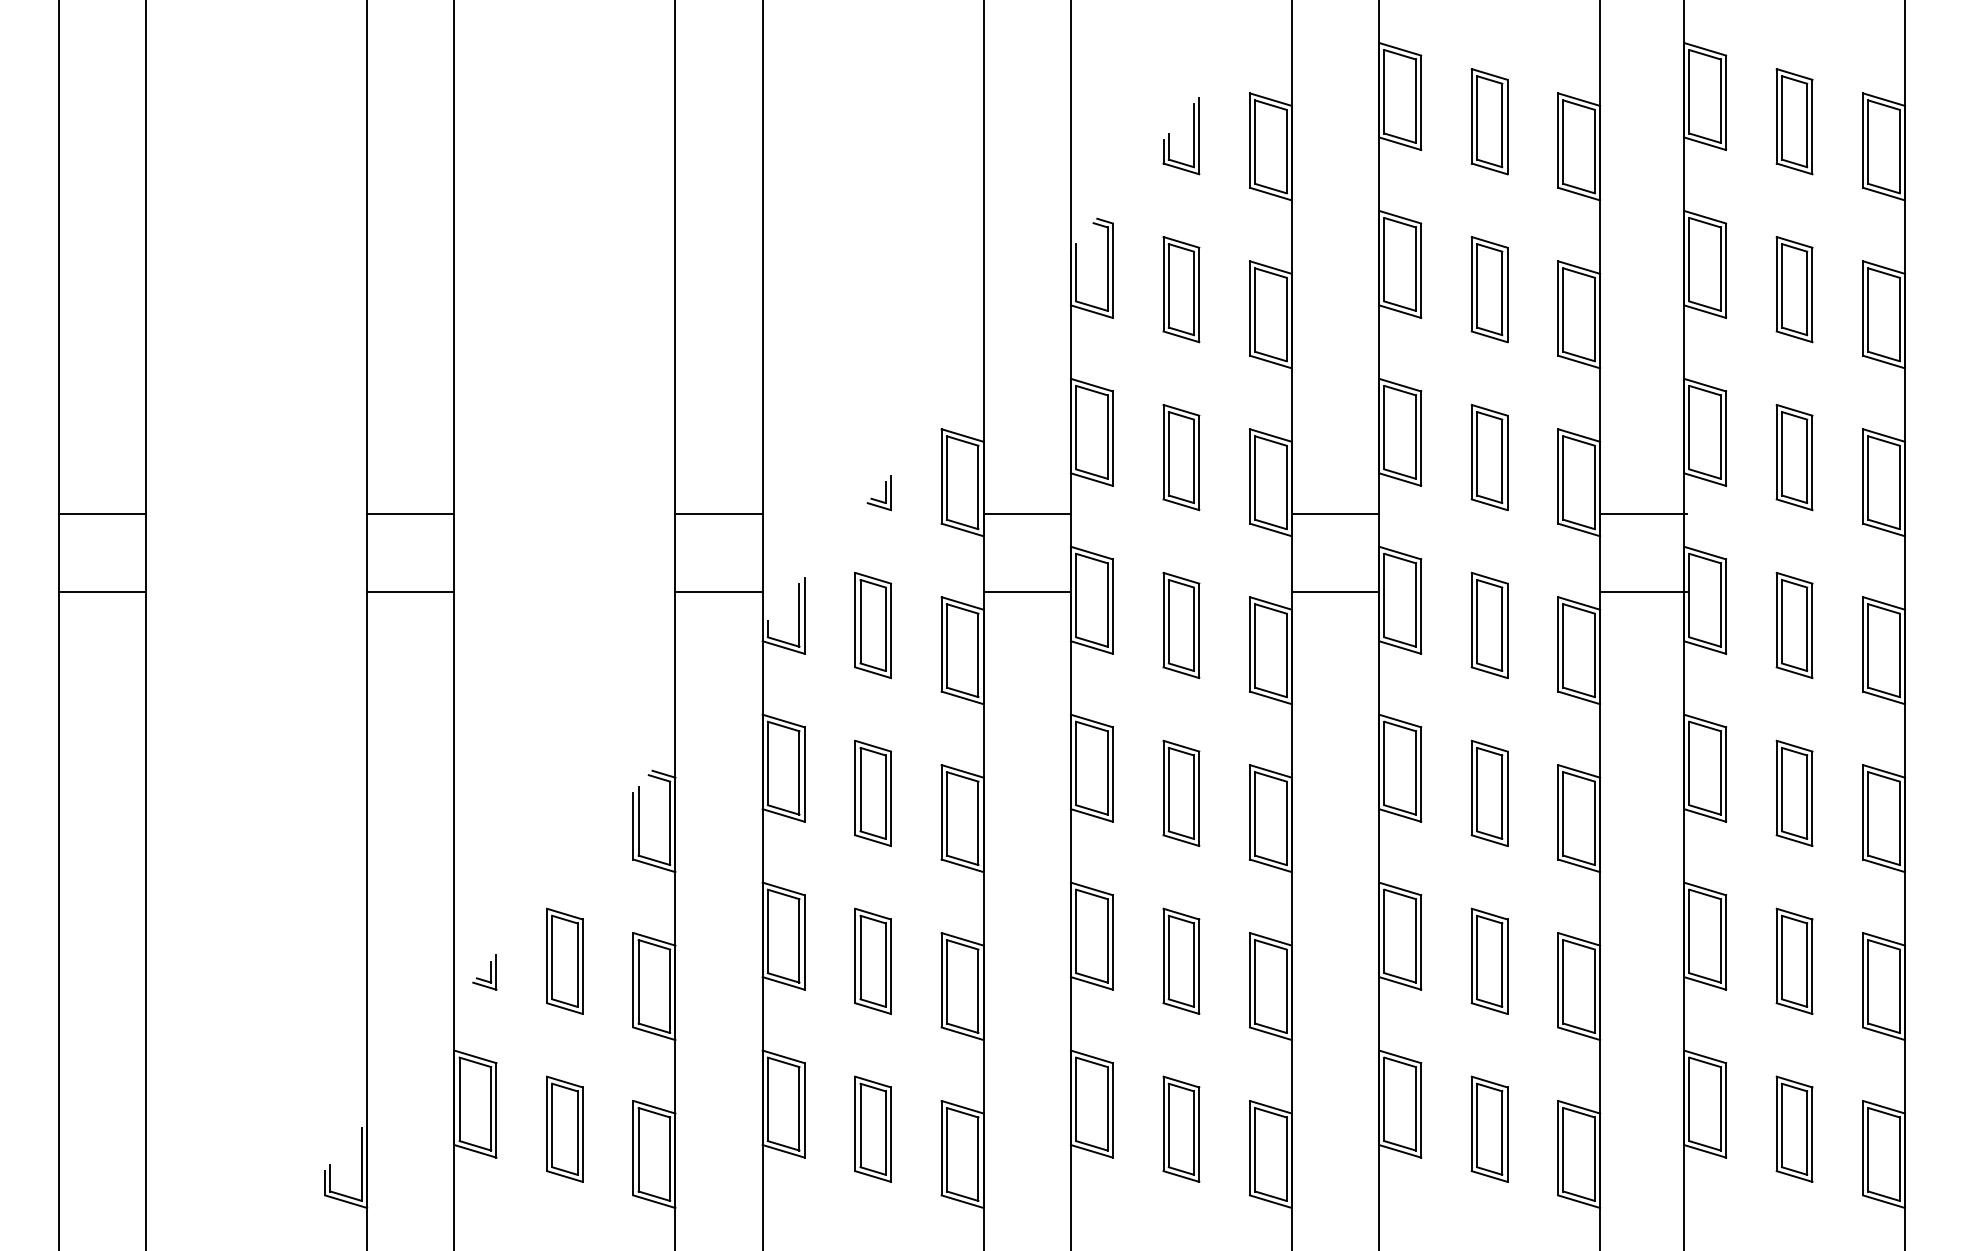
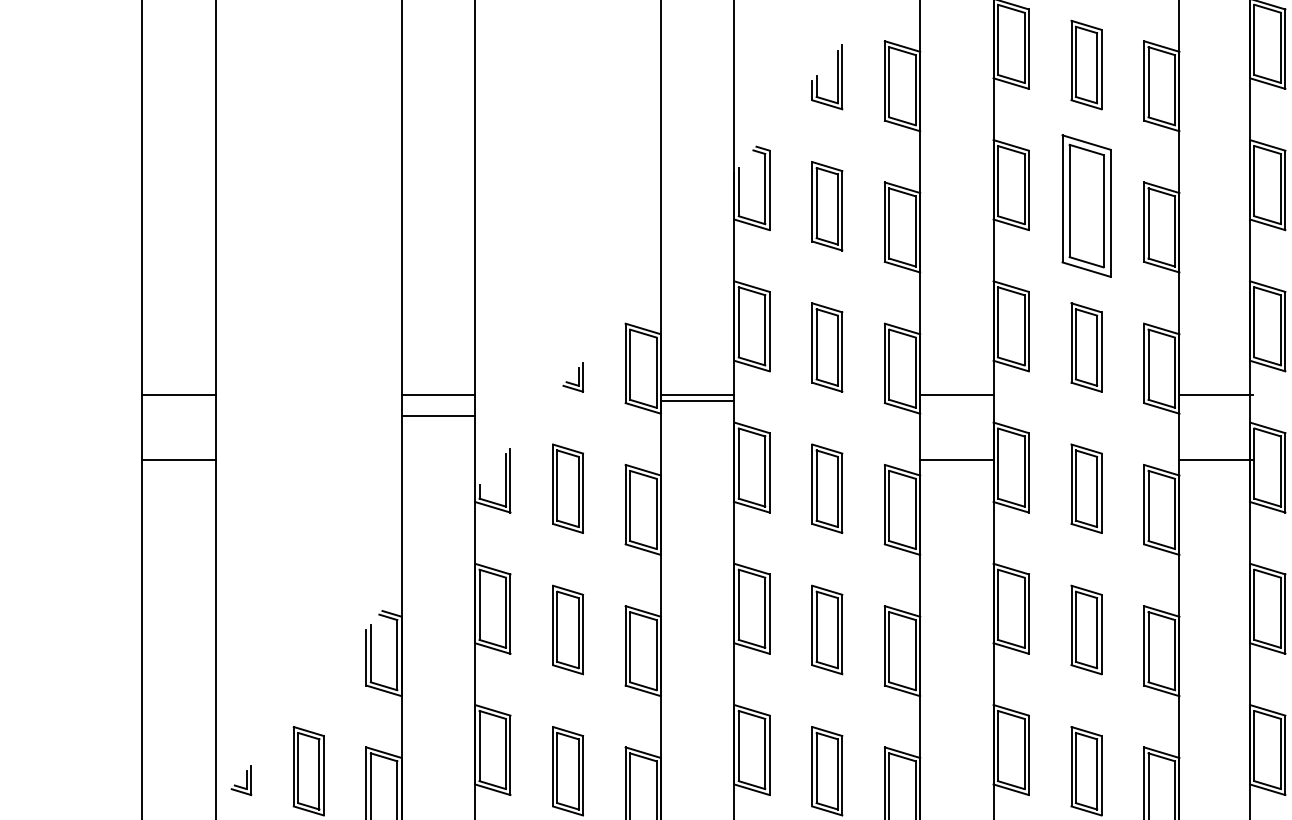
part: (1489, 289) -> (1086, 206), size x1.6
line: (718, 591) -> (437, 416), moved
line: (1026, 591) -> (696, 401), moved

